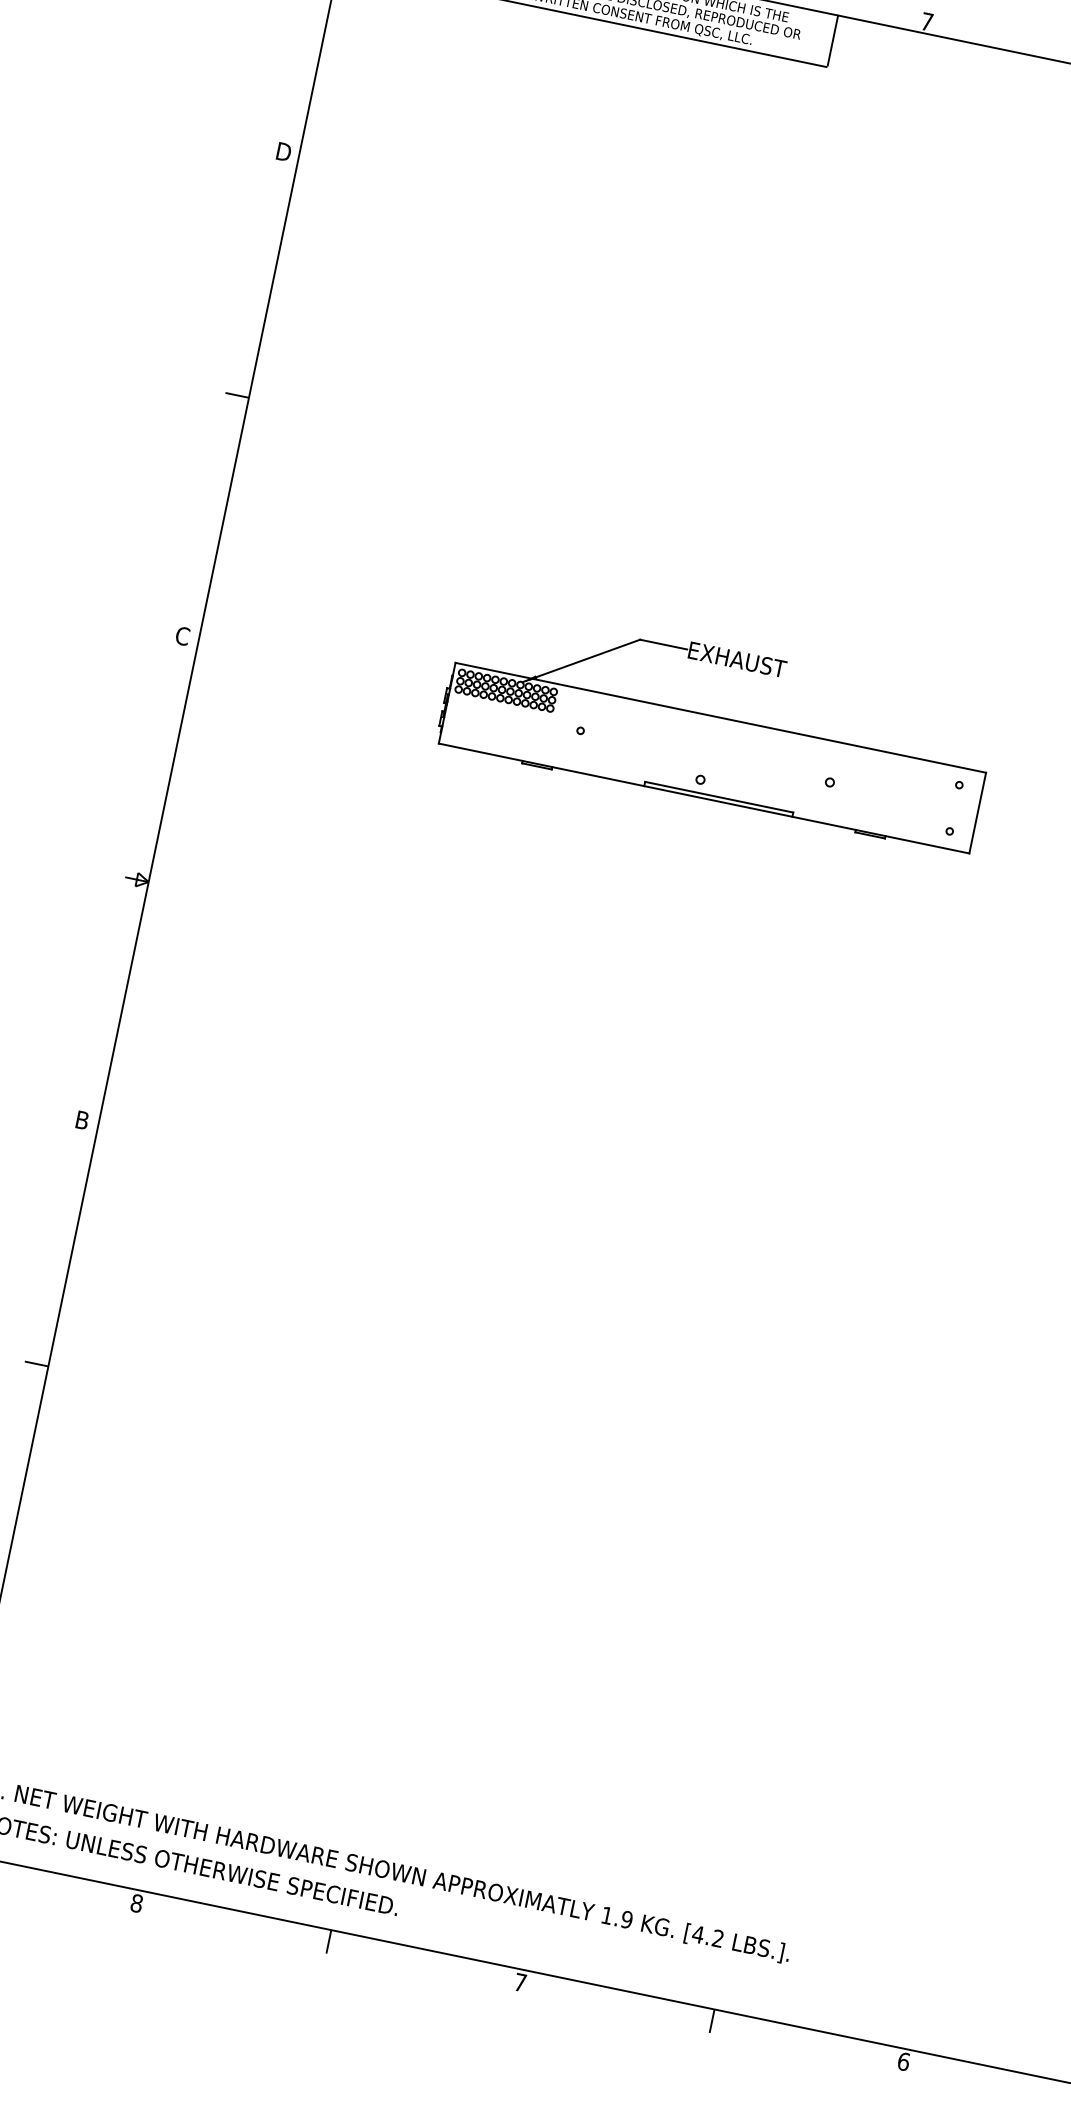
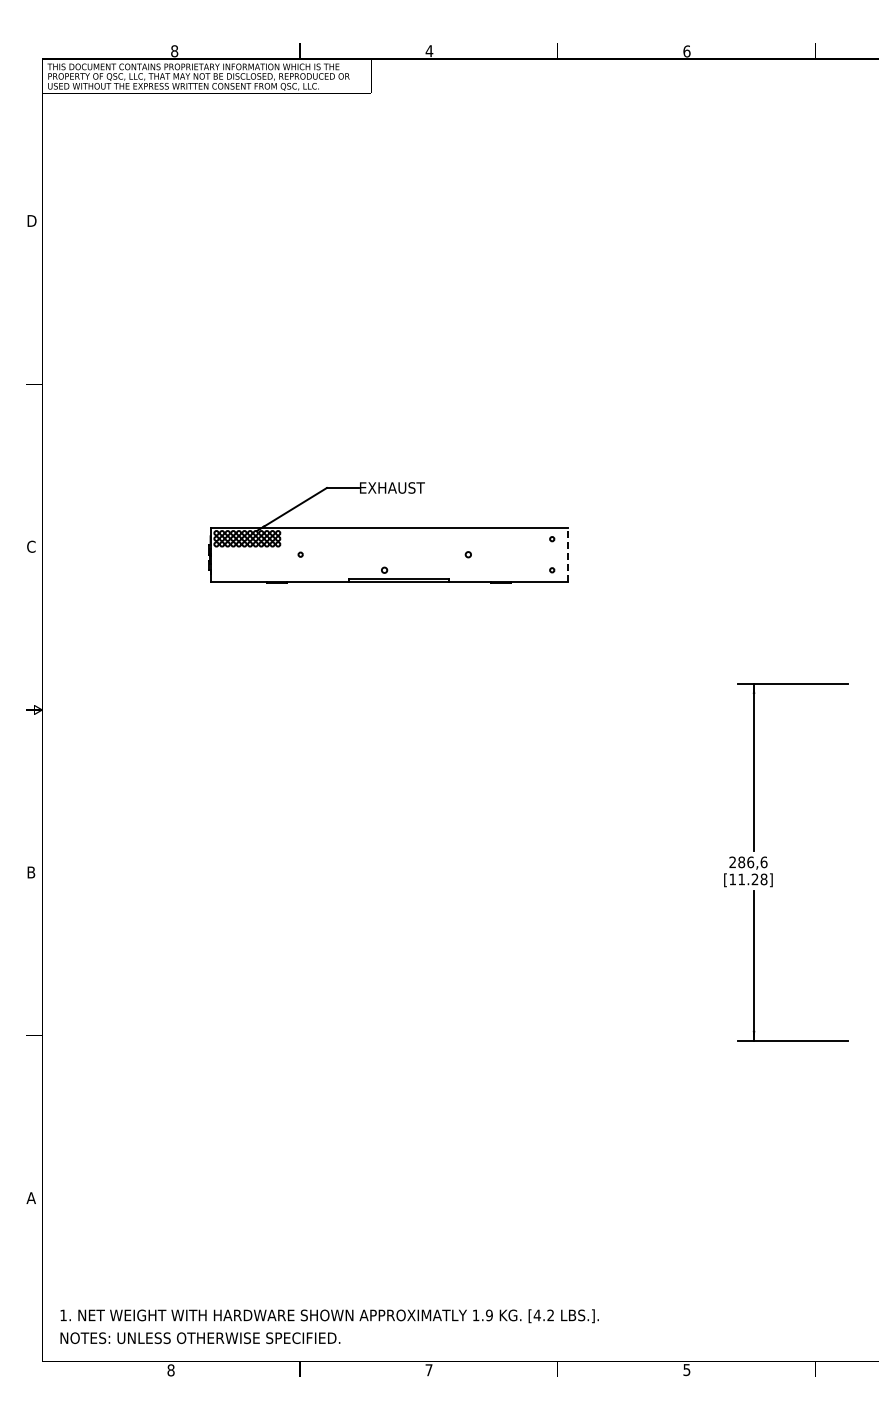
text: (927, 20) -> (429, 50), 7 -> 4
line: (977, 812) -> (567, 554), solid -> dashed
text: (903, 2060) -> (686, 1369), 6 -> 5

